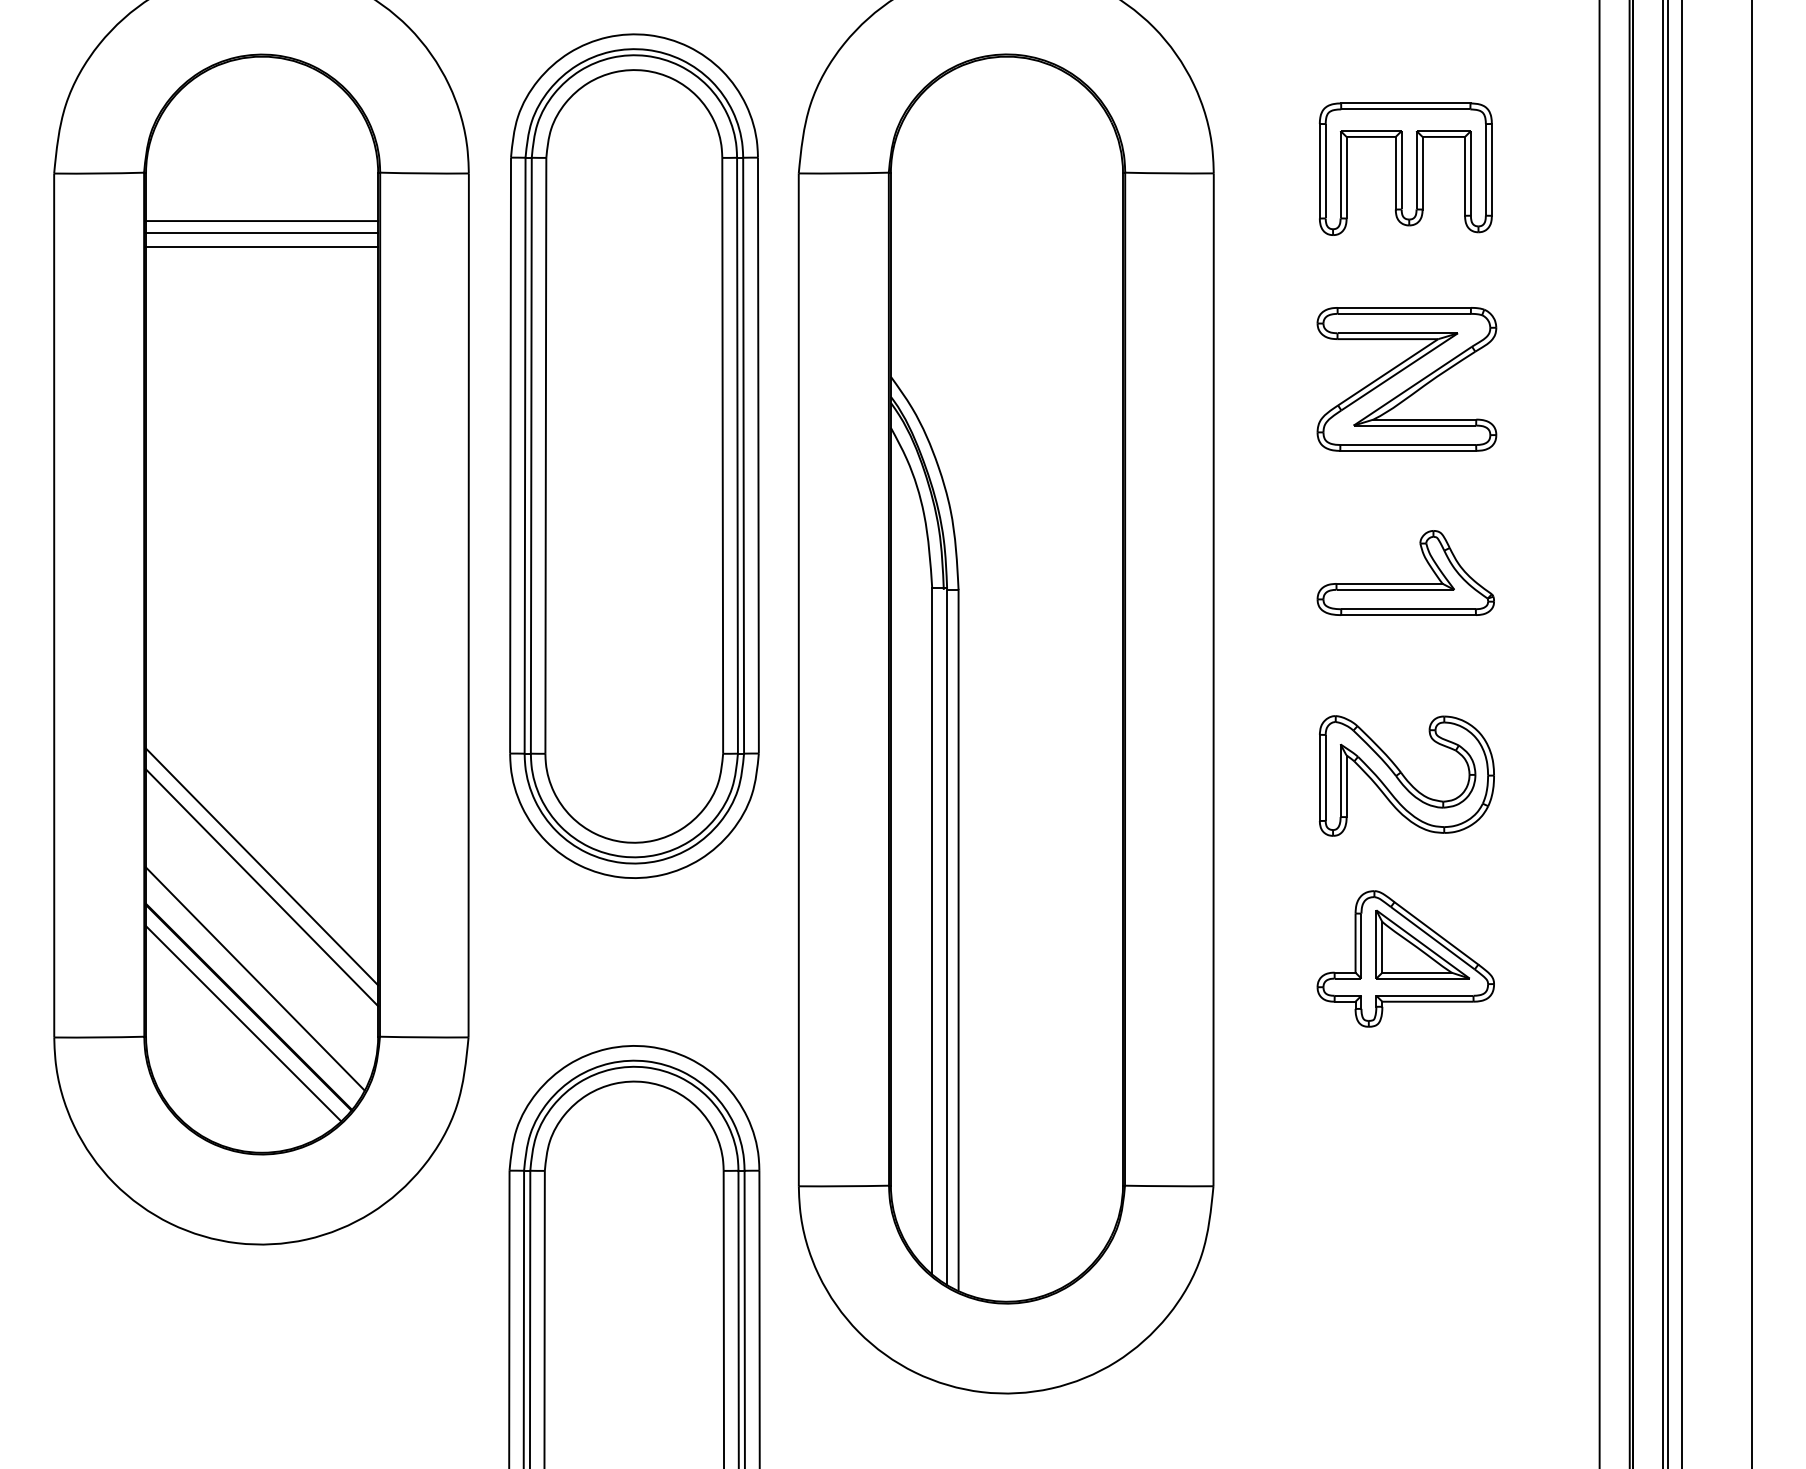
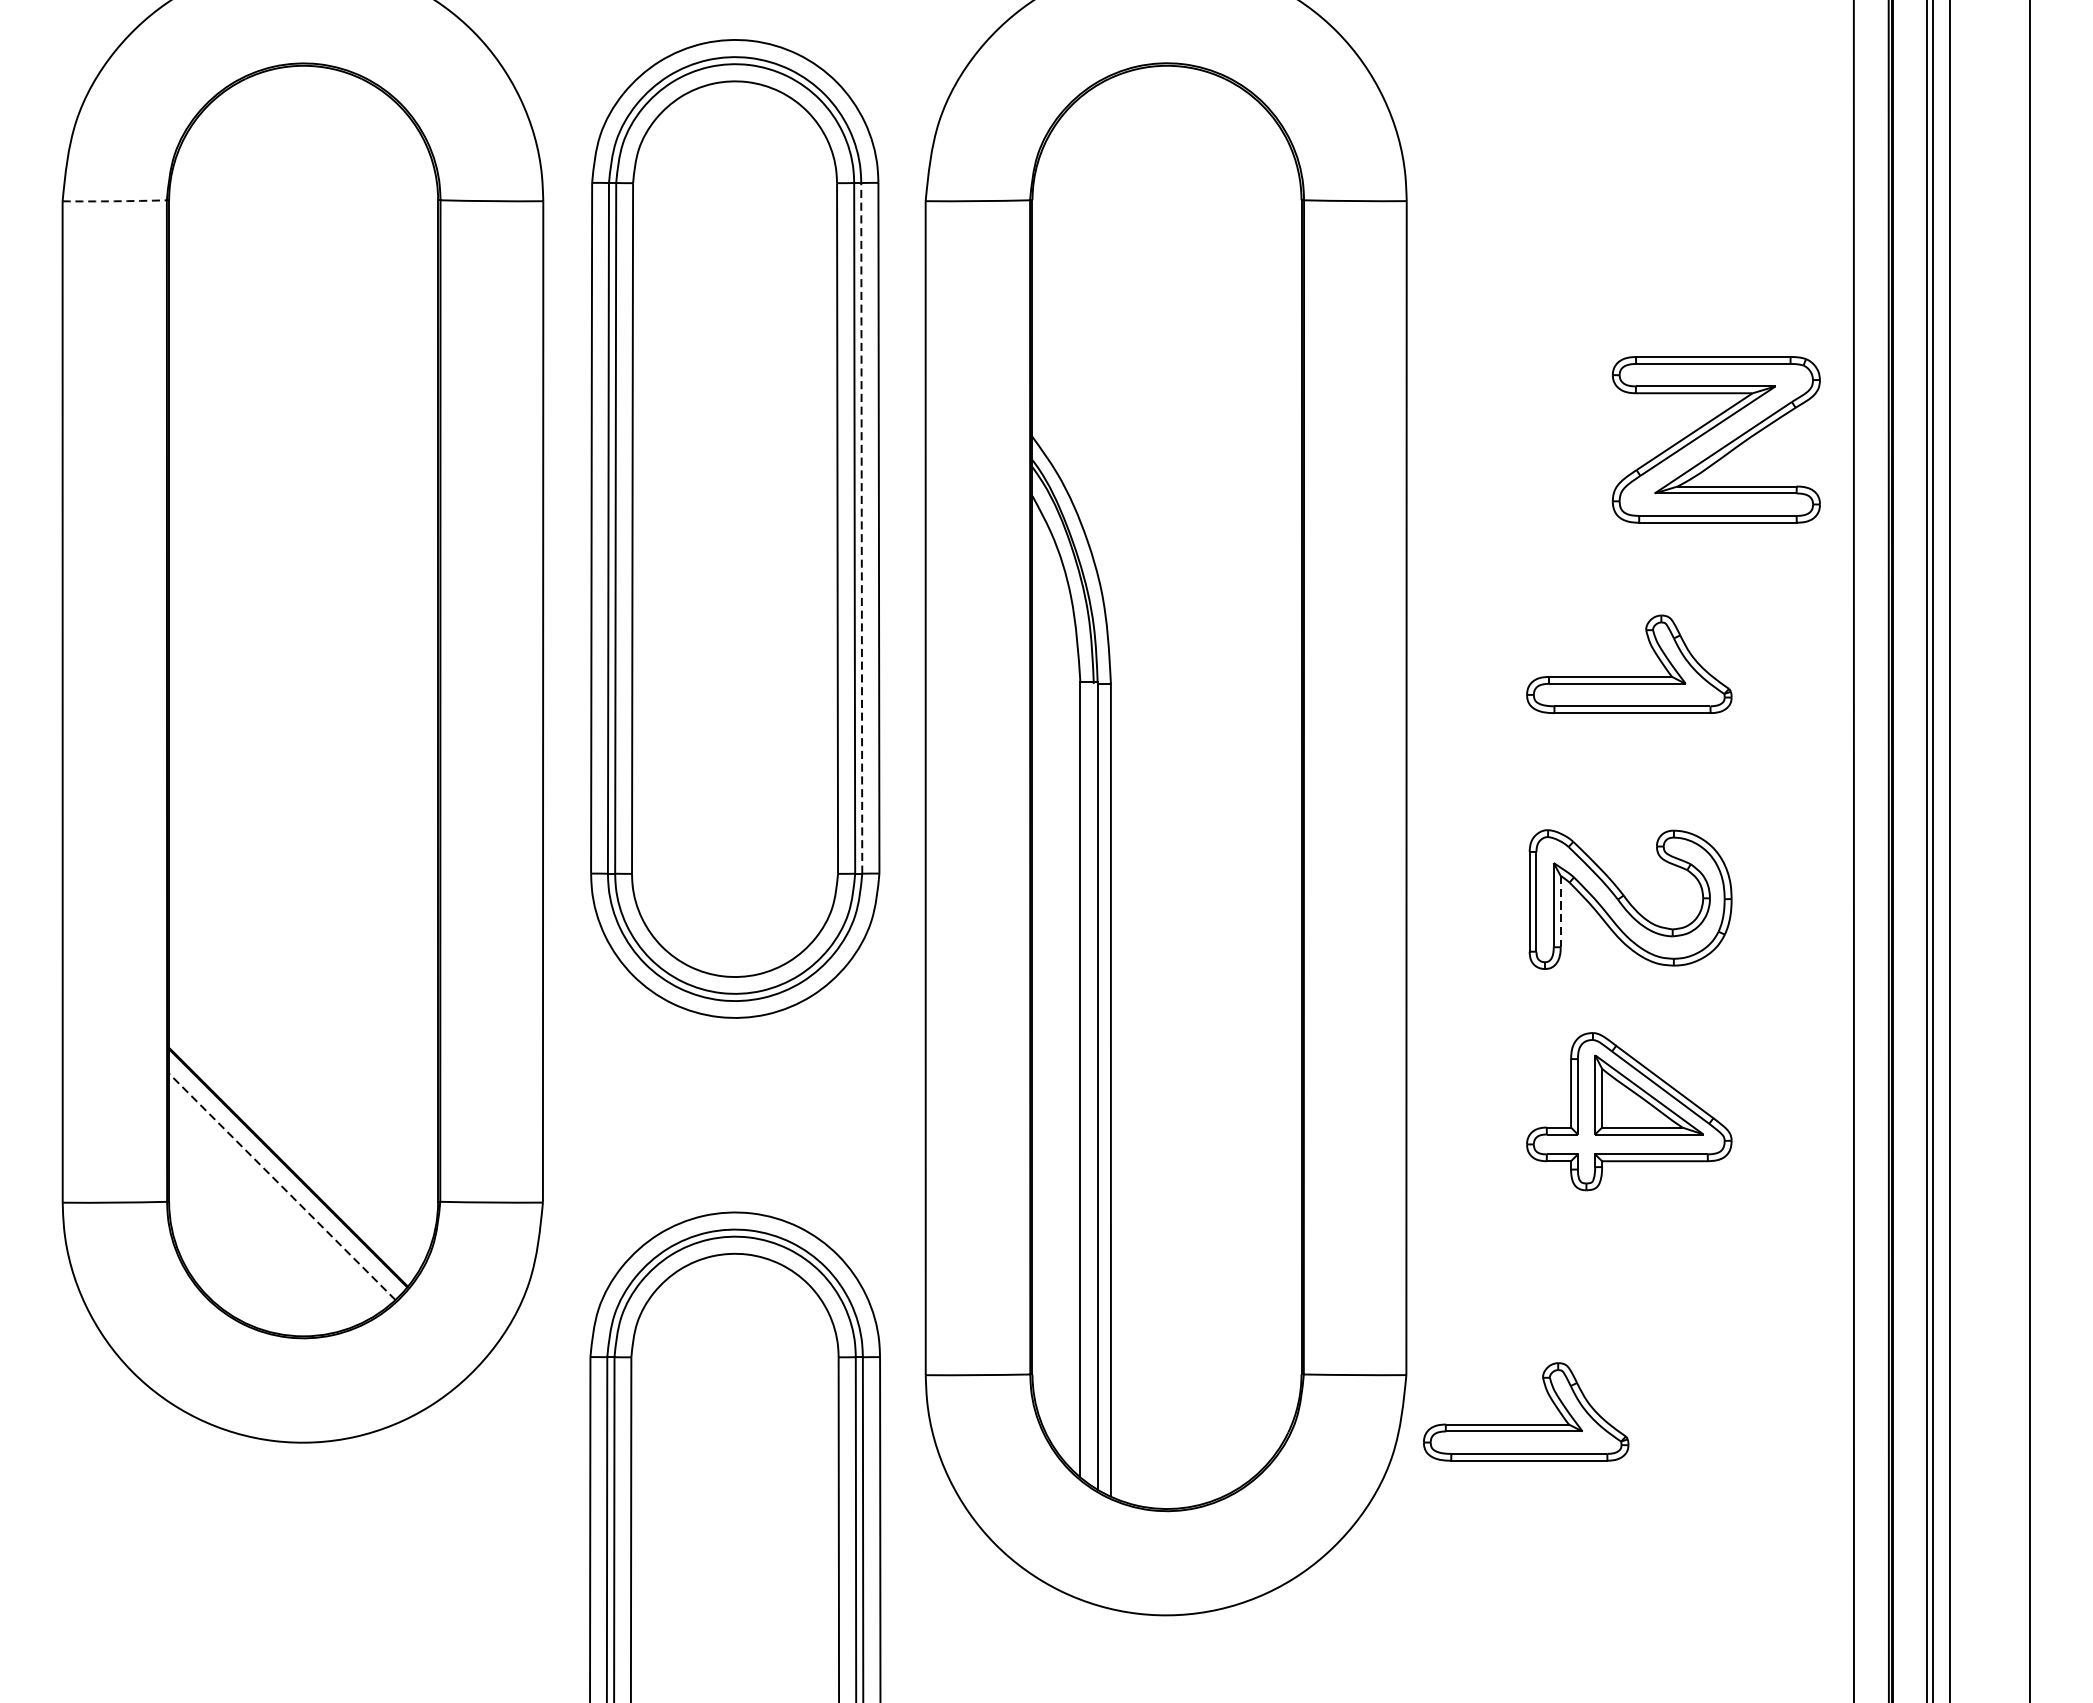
part: (1405, 168) -> (1628, 195), removed
arc: (99, 173) -> (115, 201), solid -> dashed
line: (262, 221) -> (304, 256), removed
line: (262, 232) -> (304, 269), removed
line: (262, 247) -> (304, 287), removed
part: (1406, 379) -> (1715, 440), moved
line: (743, 455) -> (861, 528), solid -> dashed
line: (1346, 786) -> (1560, 911), solid -> dashed
line: (262, 866) -> (304, 1004), removed
line: (262, 887) -> (304, 1028), removed
line: (255, 978) -> (295, 1134), removed
line: (243, 1023) -> (282, 1186), solid -> dashed
part: (1316, 1228) -> (1525, 1424), added

